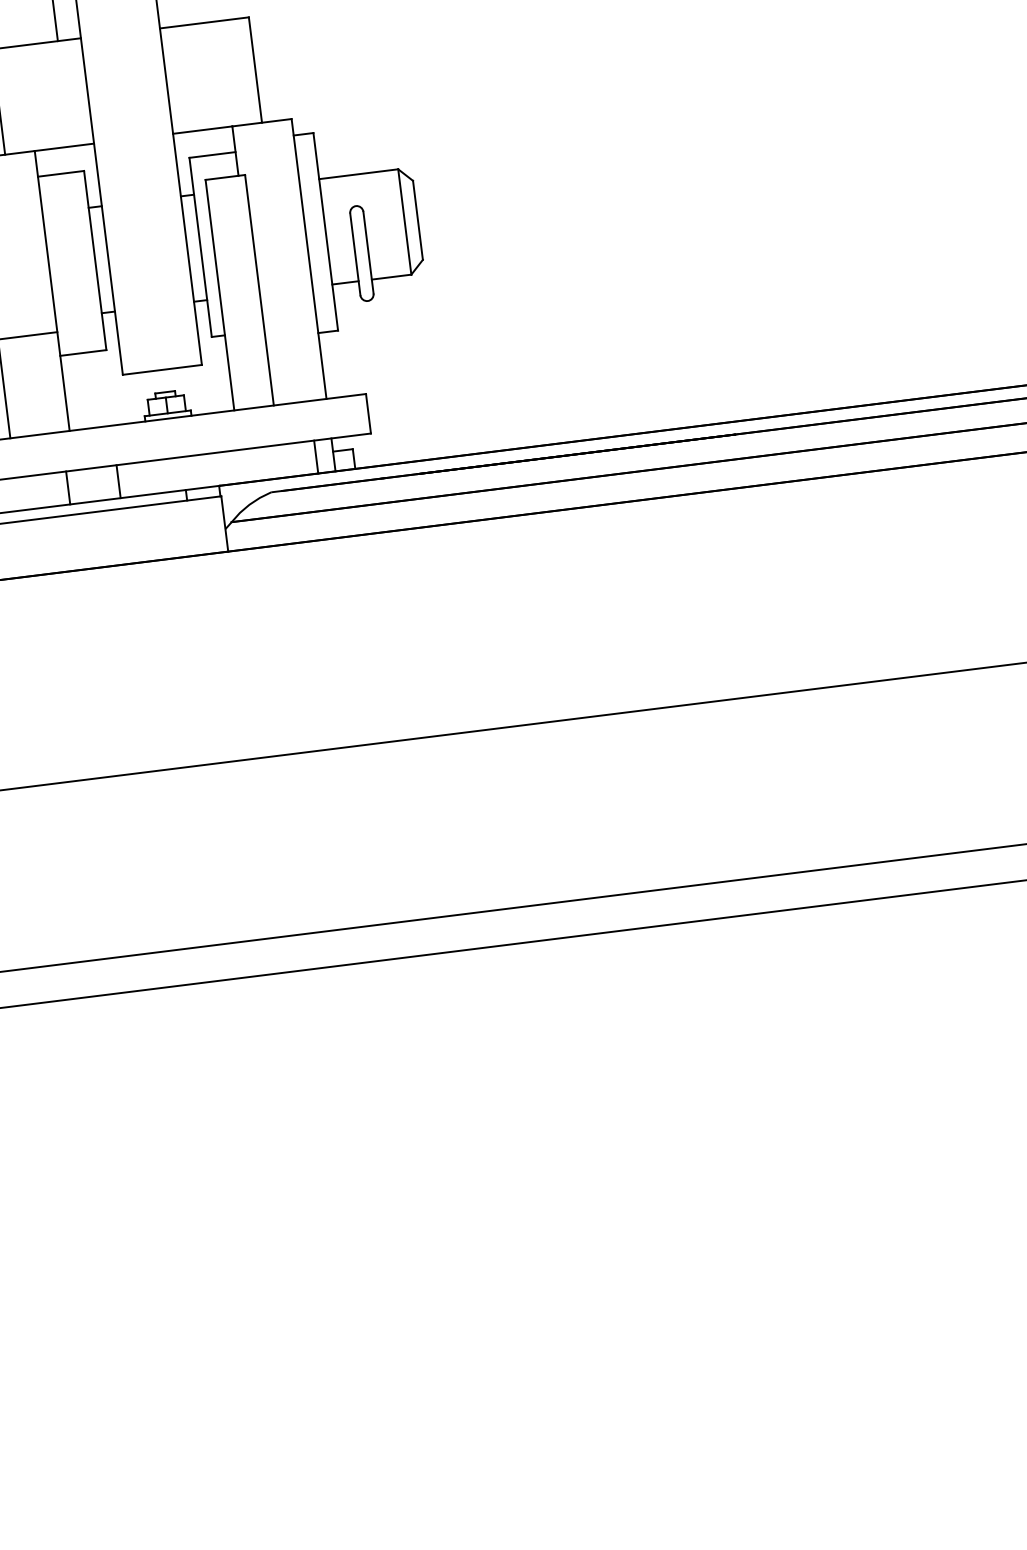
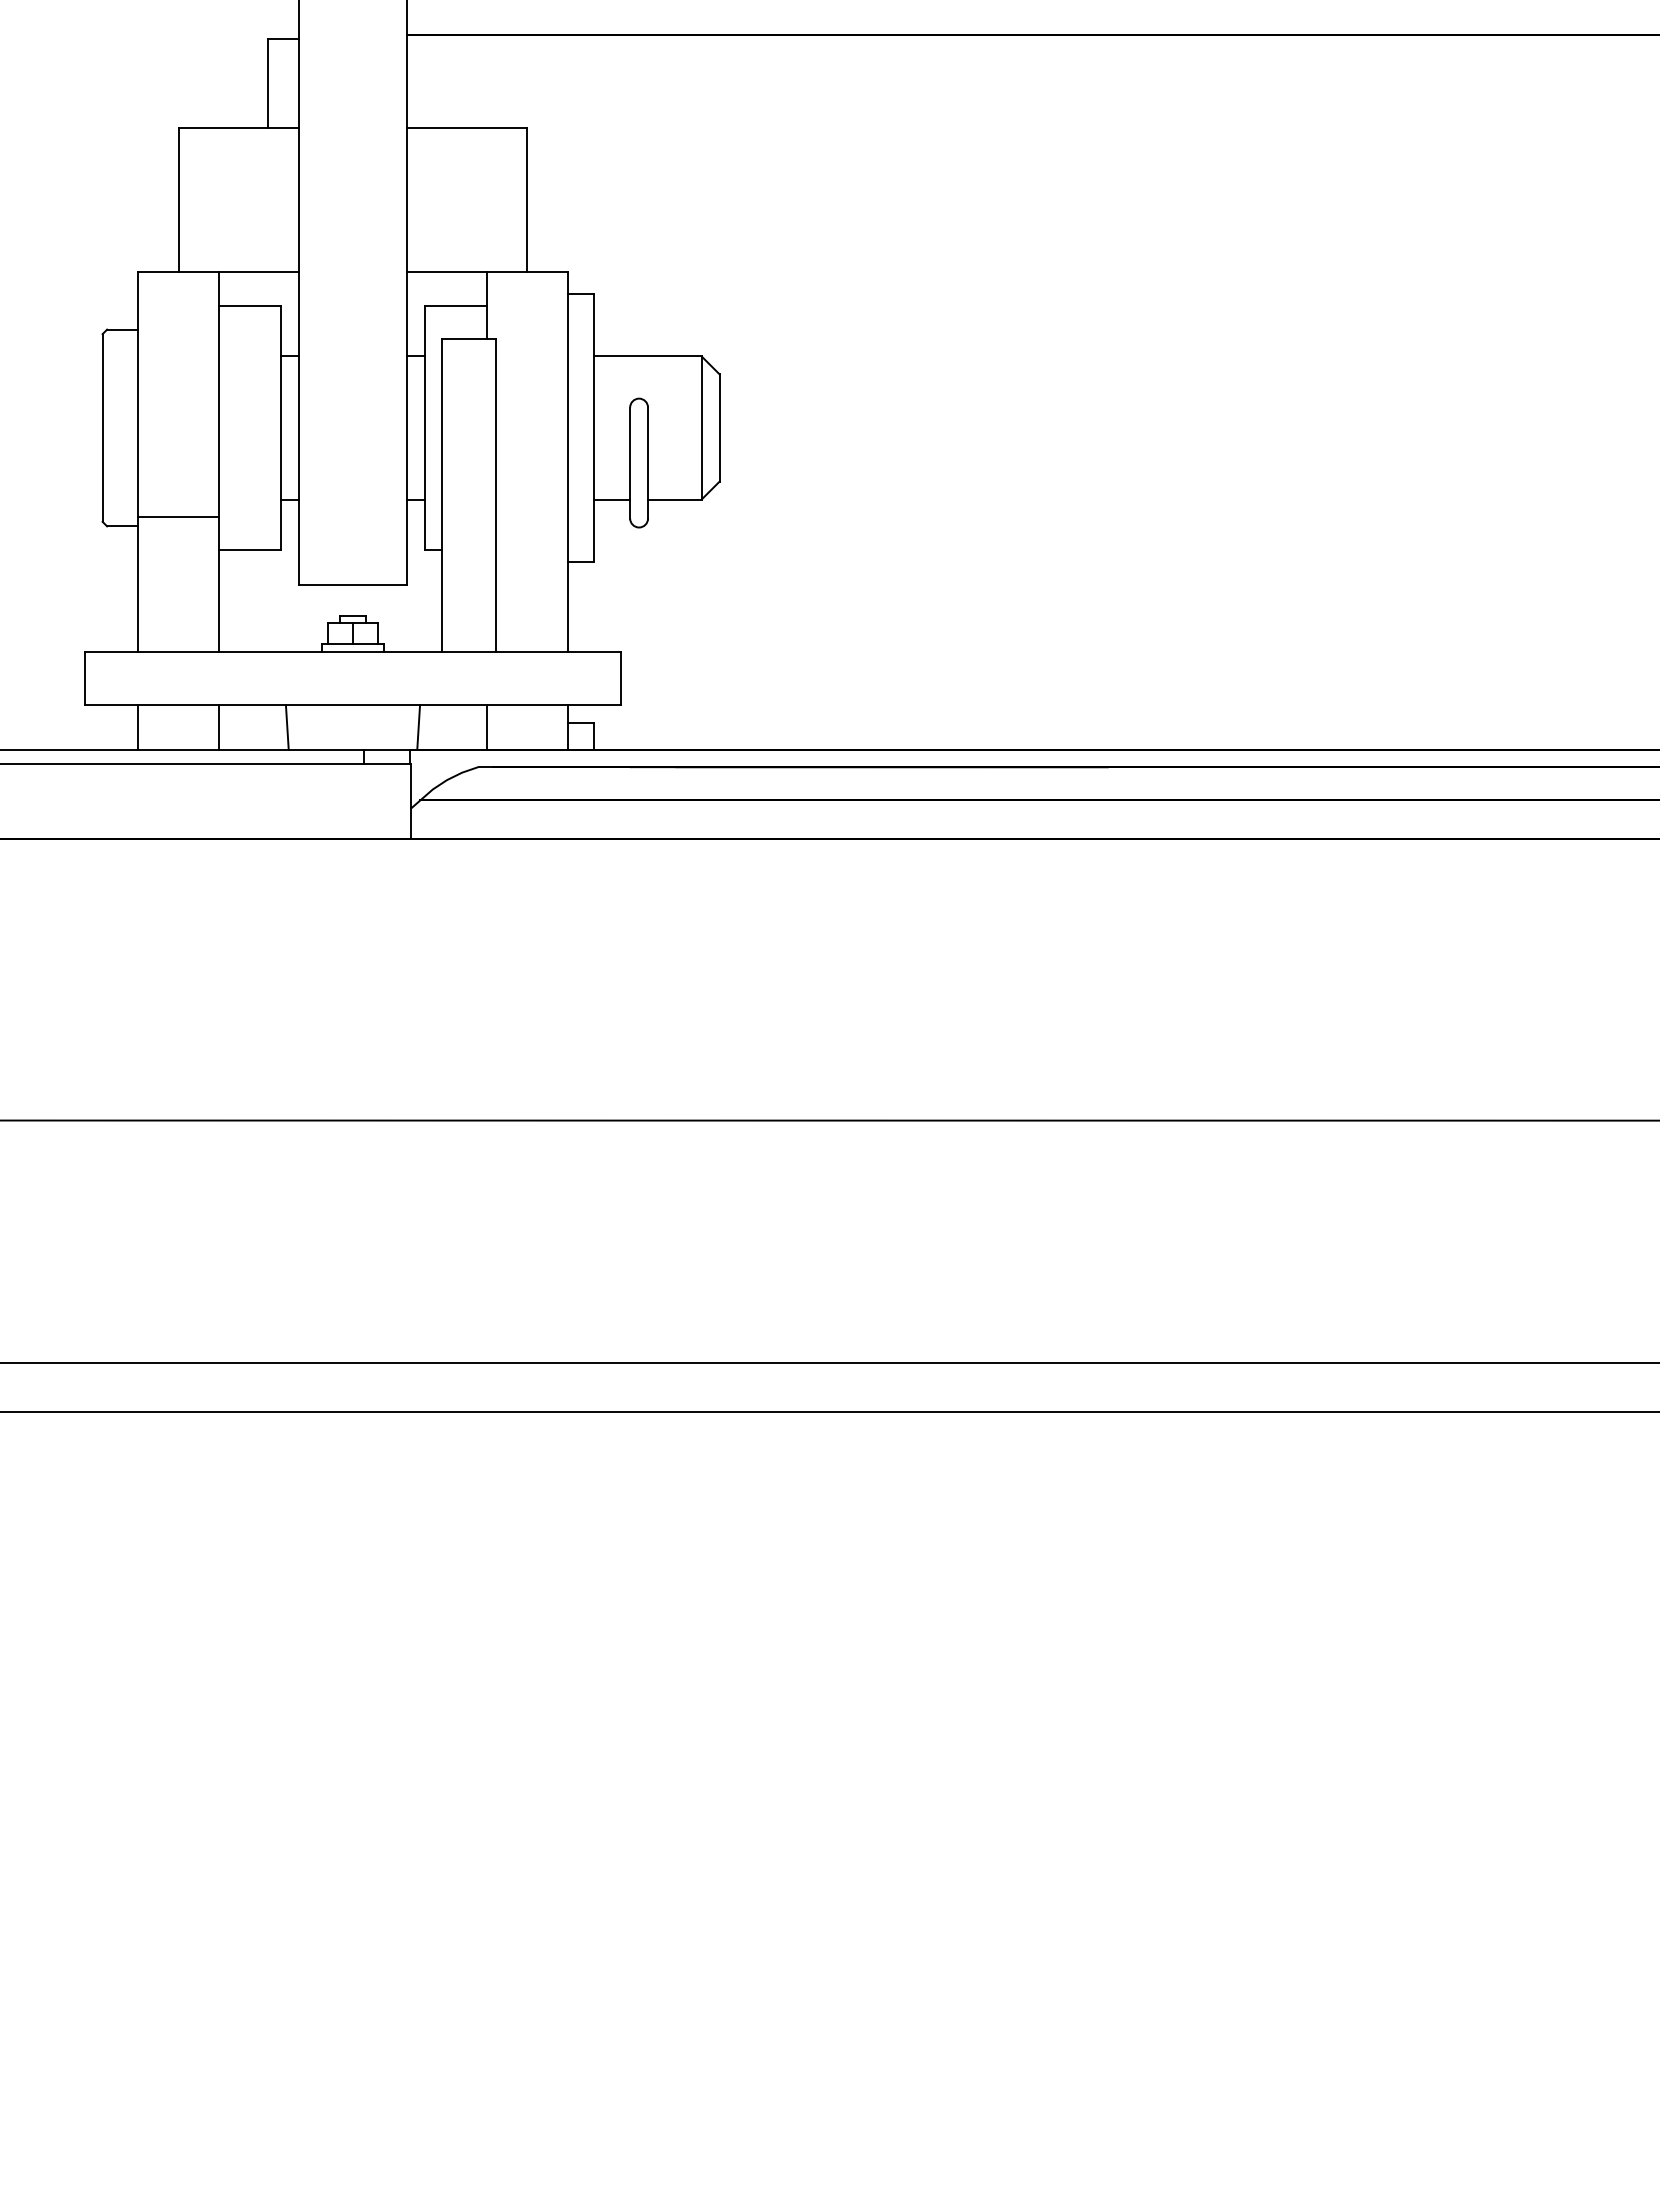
line: (316, 457) -> (487, 727), moved
line: (223, 468) -> (418, 727), added
line: (126, 480) -> (286, 727), added
line: (118, 481) -> (218, 727), moved
line: (68, 487) -> (138, 727), moved

